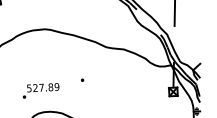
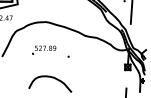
text: (41, 89) -> (44, 49), moved

